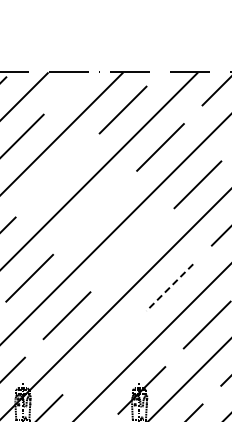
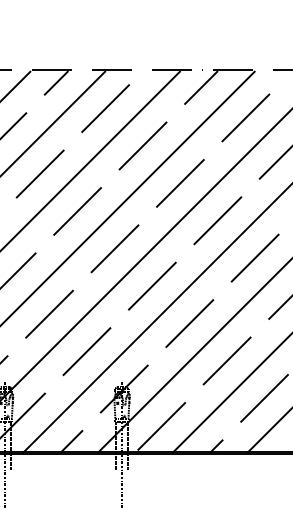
line: (72, 83) -> (55, 82), added
line: (56, 174) -> (39, 173), added
line: (94, 212) -> (77, 211), added
line: (131, 249) -> (114, 248), added
line: (169, 287) -> (152, 286), dashed -> solid
line: (103, 352) -> (86, 351), added

